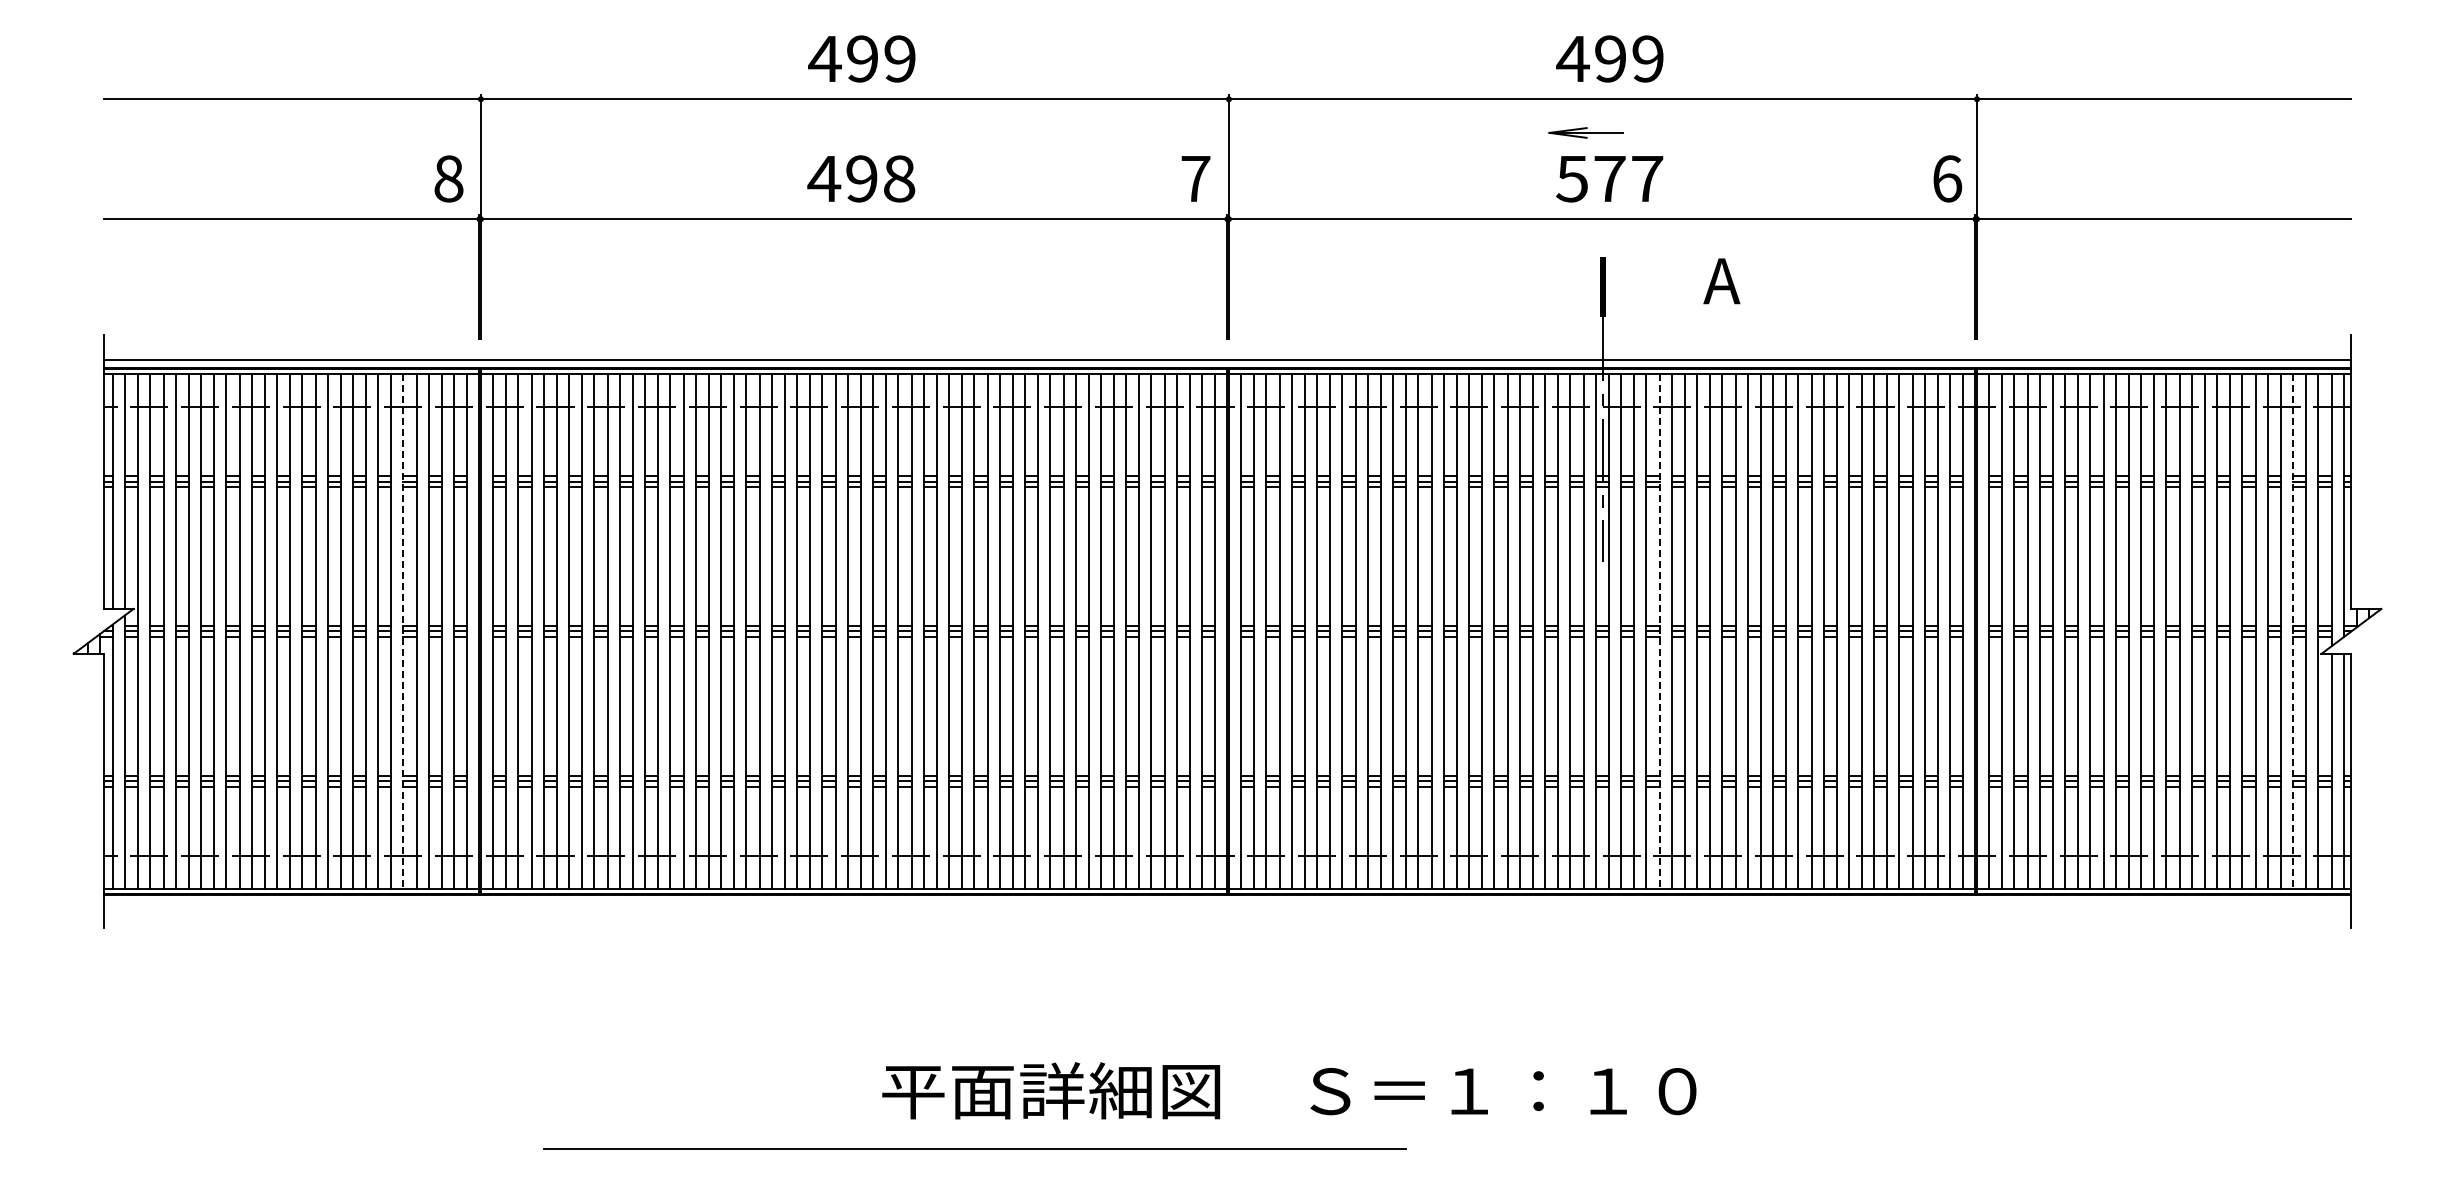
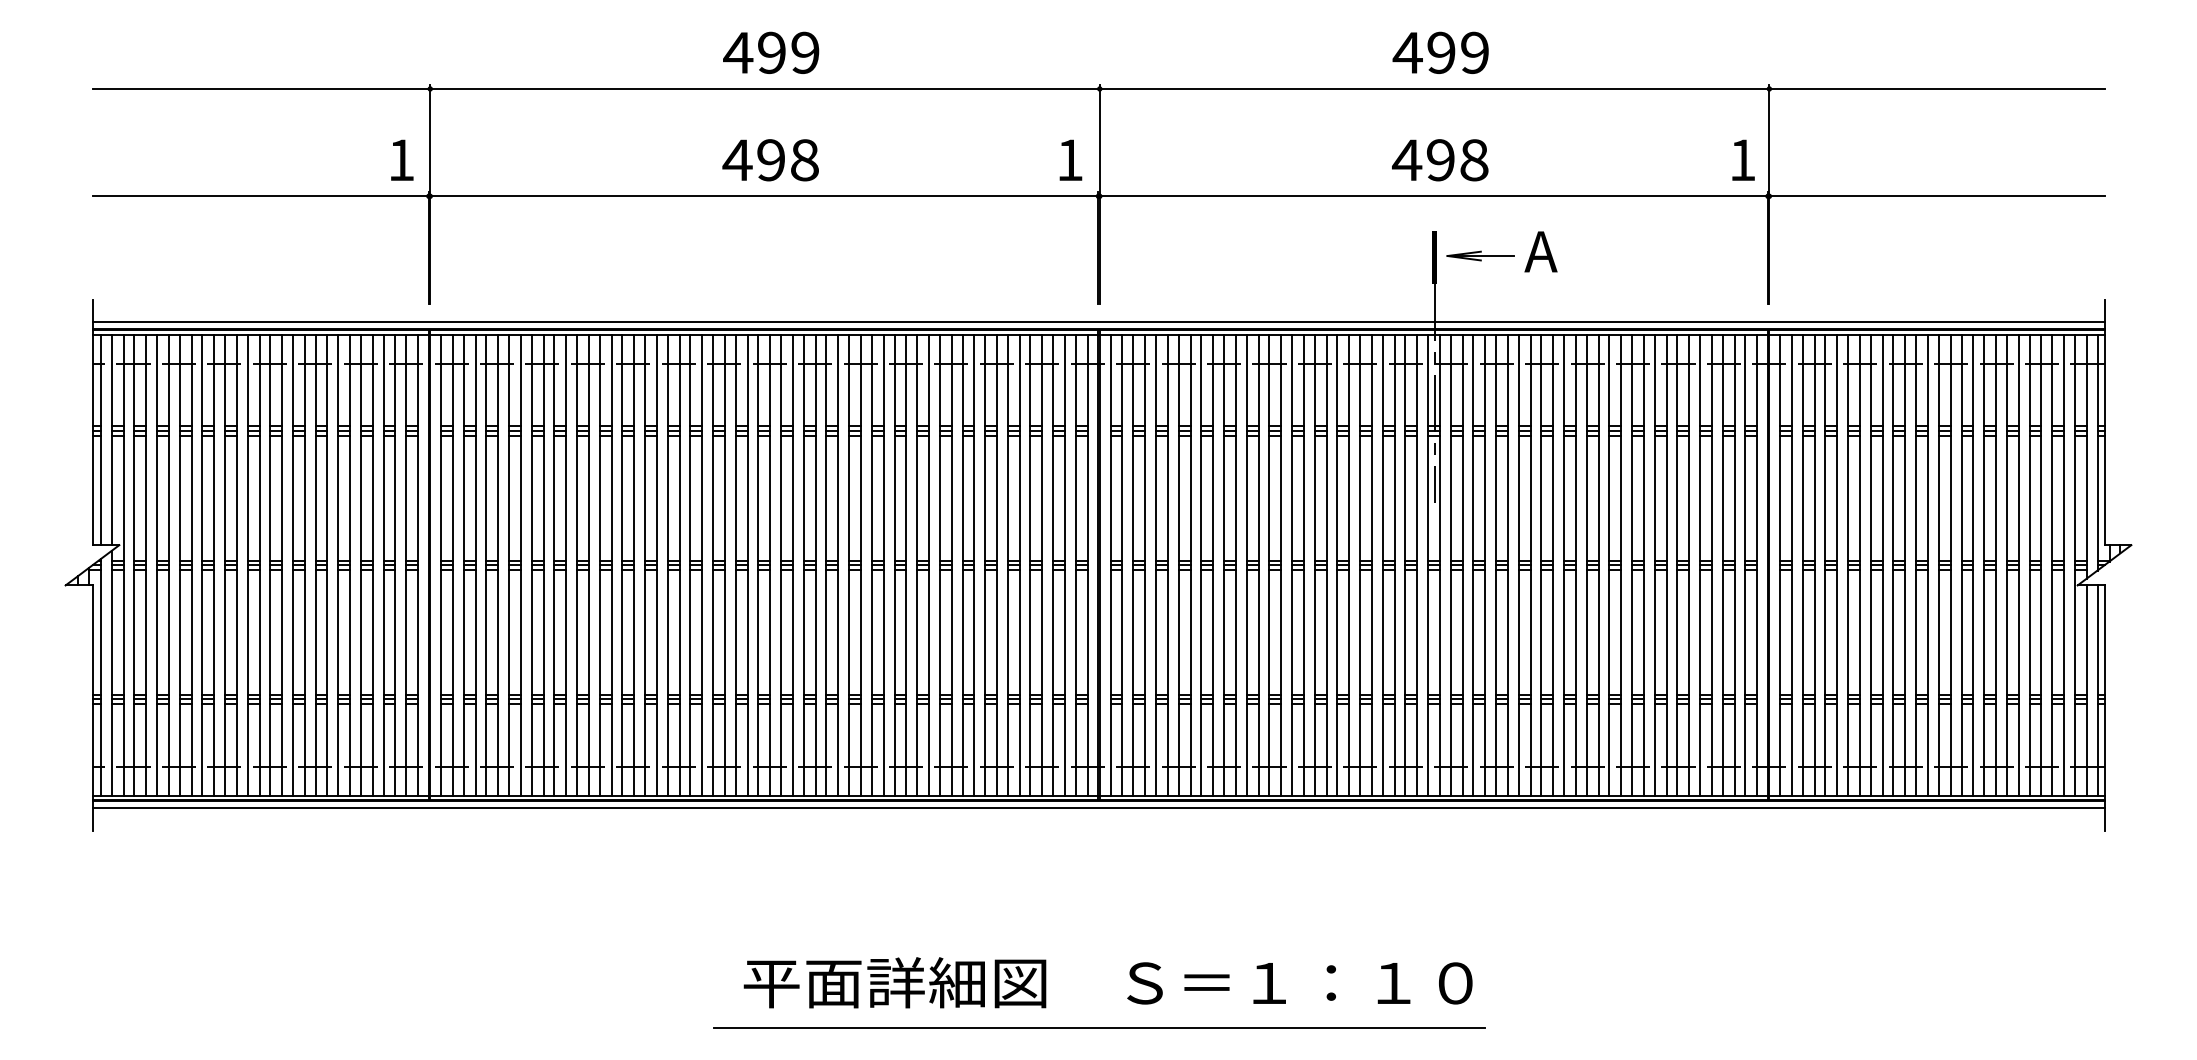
part: (1585, 132) -> (1479, 255), moved
text: (448, 178) -> (401, 159), 8 -> 1
text: (1195, 178) -> (1069, 159), 7 -> 1
text: (1609, 178) -> (1440, 159), 577 -> 498
text: (1947, 178) -> (1742, 159), 6 -> 1
line: (403, 631) -> (360, 565), dashed -> solid
line: (1659, 631) -> (1485, 565), dashed -> solid
line: (2292, 631) -> (2051, 565), dashed -> solid
line: (1227, 902) -> (1098, 807), added
text: (1289, 1090) -> (1108, 982), moved
line: (974, 1148) -> (1099, 1028), moved

